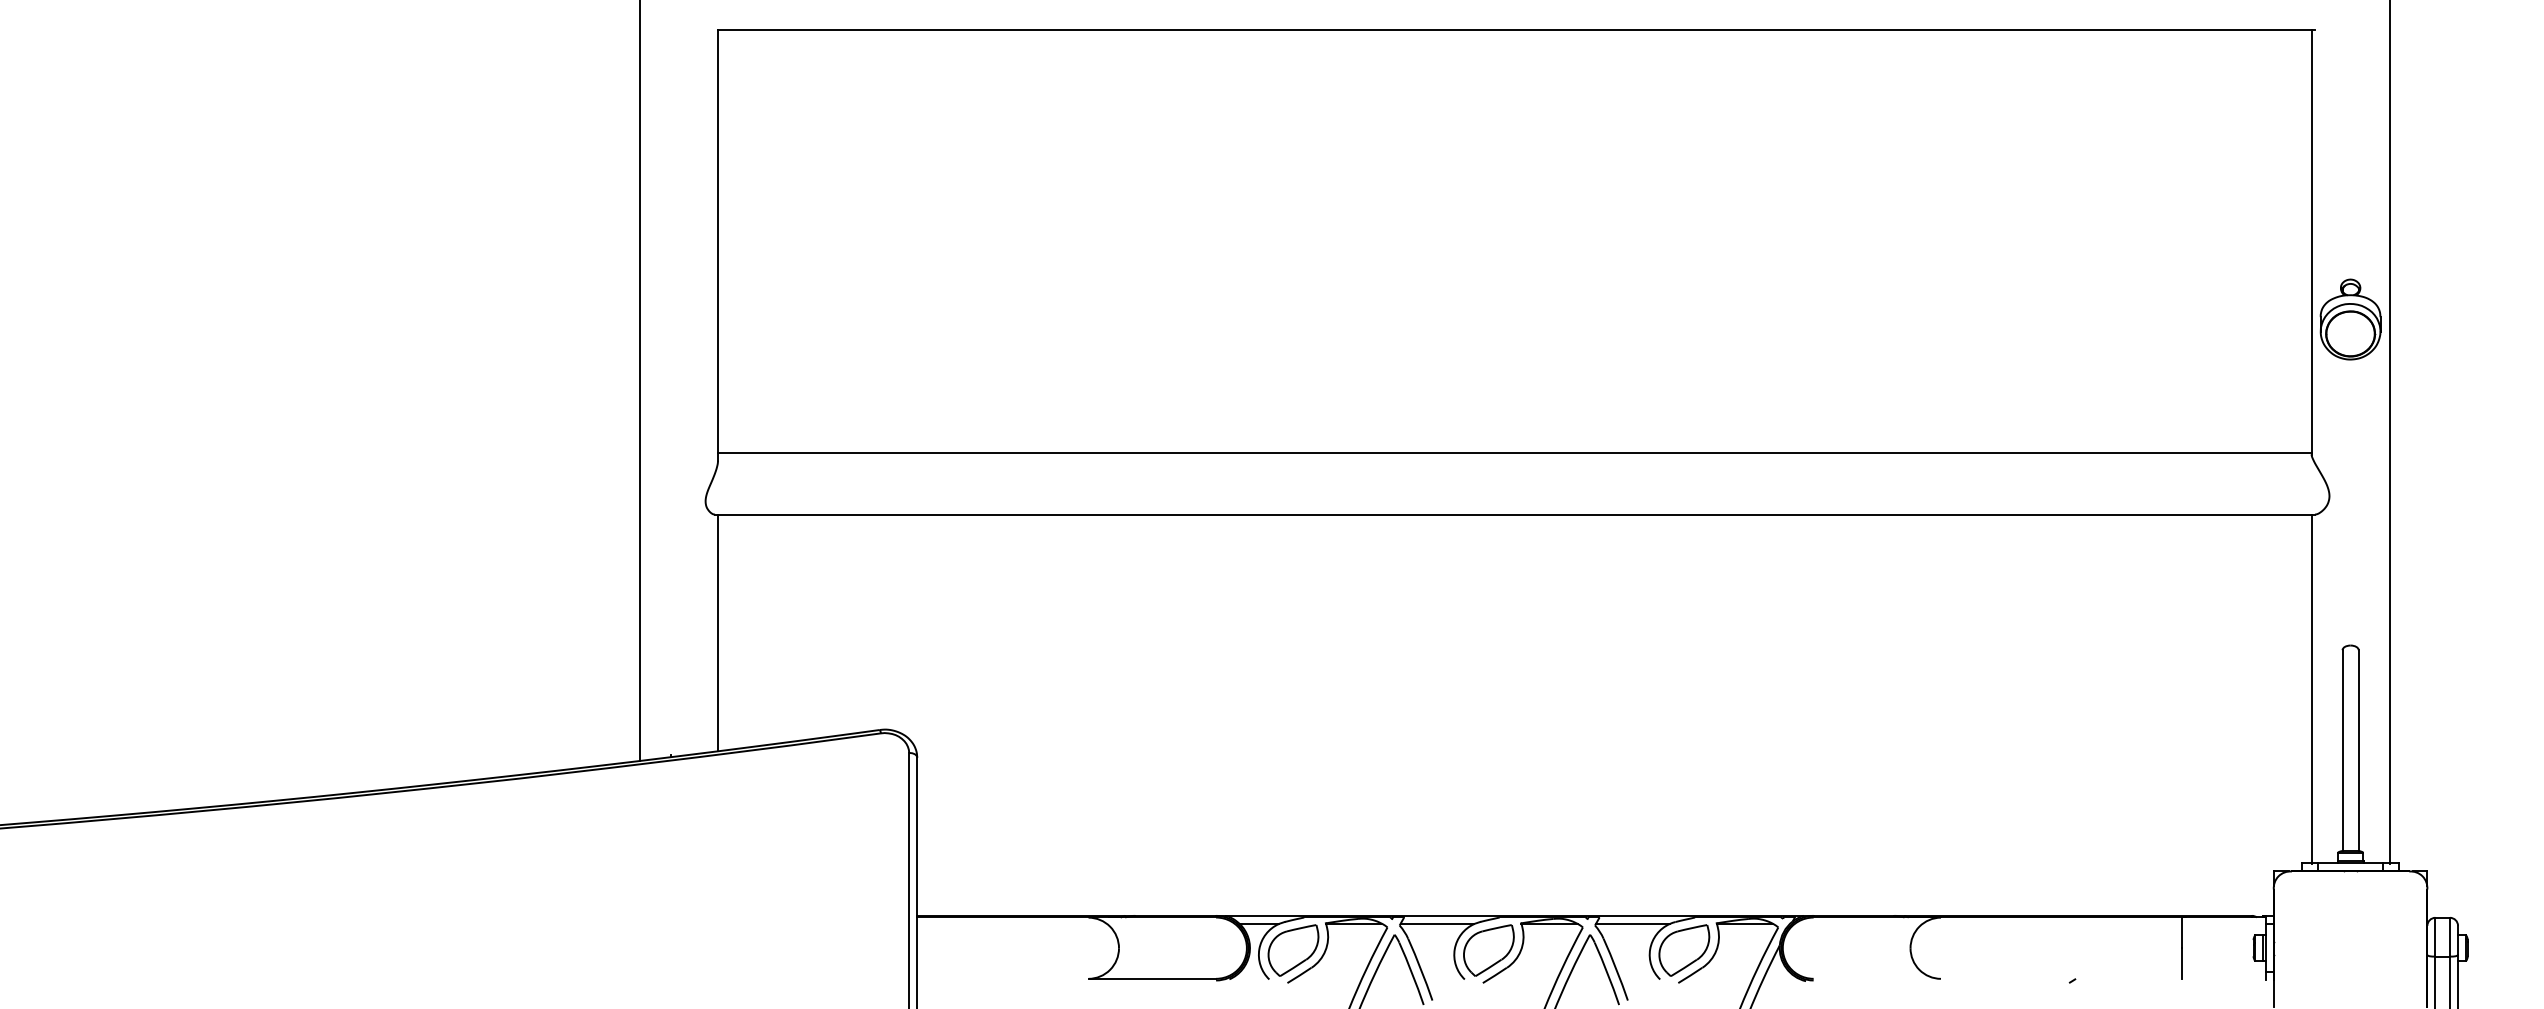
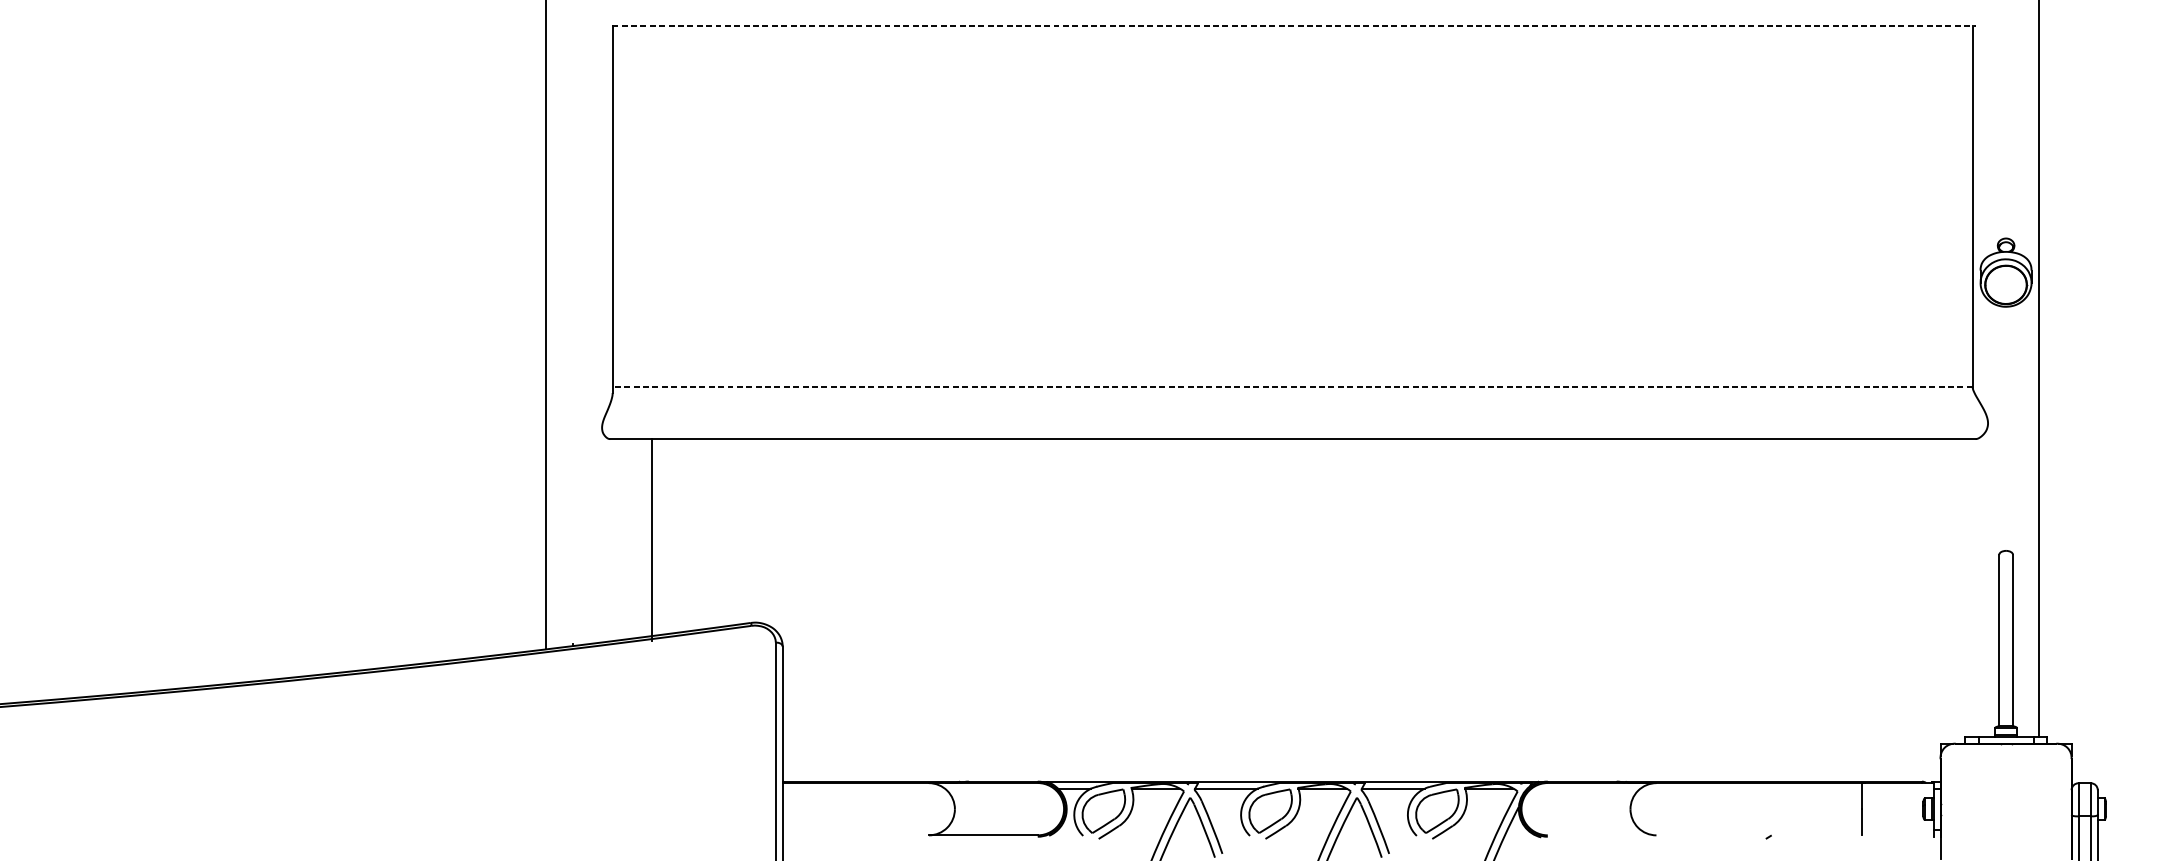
line: (1516, 30) -> (1294, 25), solid -> dashed
line: (1514, 453) -> (1292, 386), solid -> dashed
line: (717, 632) -> (651, 539), moved
line: (2311, 688) -> (1972, 587), removed

